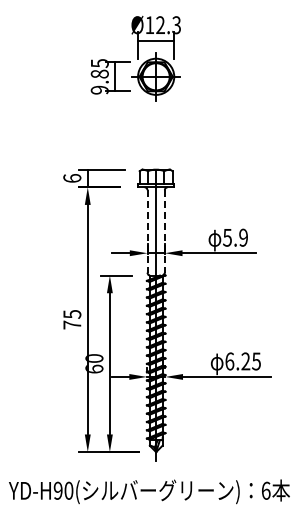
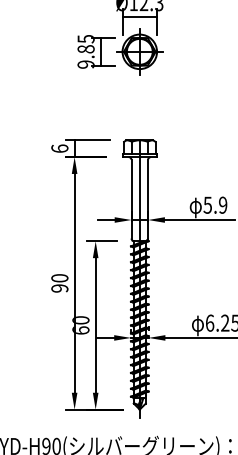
line: (147, 231) -> (131, 199), dashed -> solid
line: (164, 231) -> (147, 199), dashed -> solid
text: (72, 319) -> (60, 283), 75 -> 90

